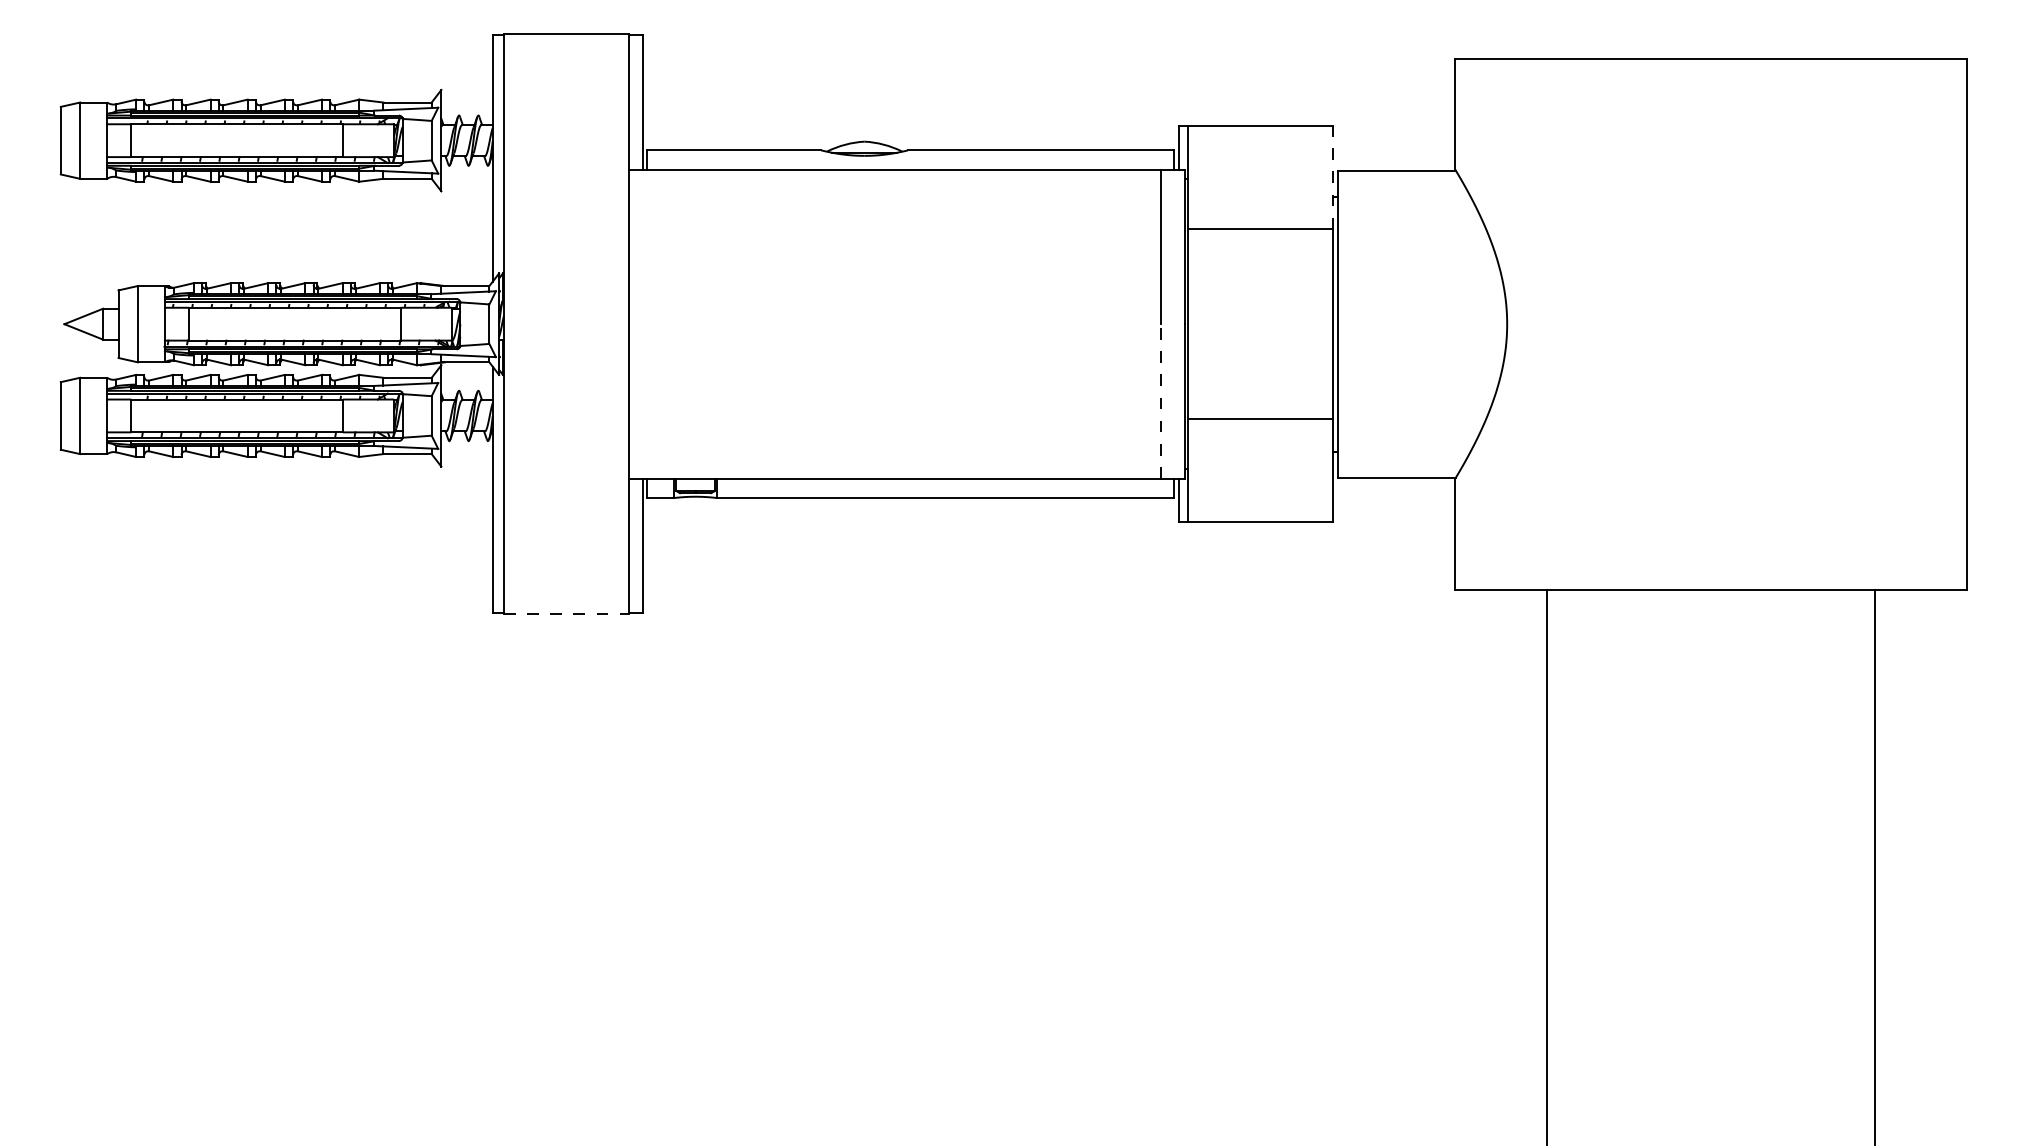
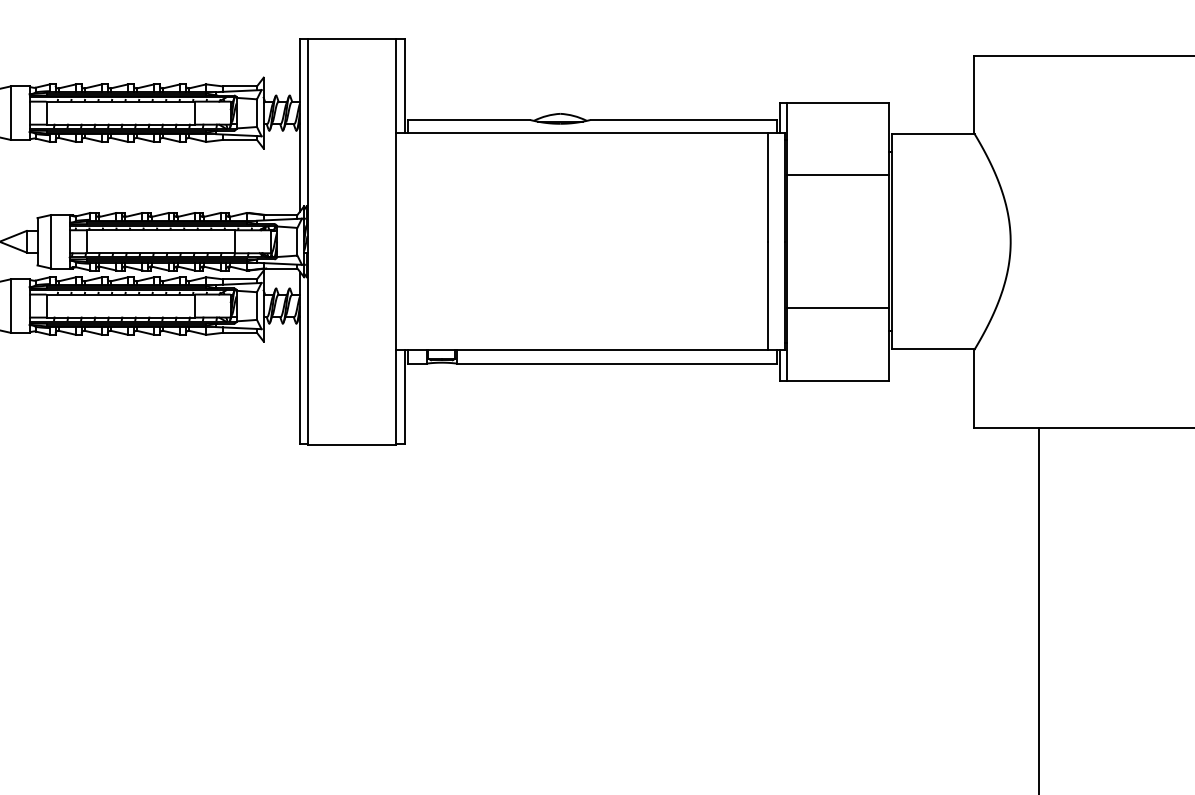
line: (1333, 177) -> (888, 138), dashed -> solid
line: (1160, 400) -> (767, 295), dashed -> solid
line: (566, 613) -> (351, 444), dashed -> solid

